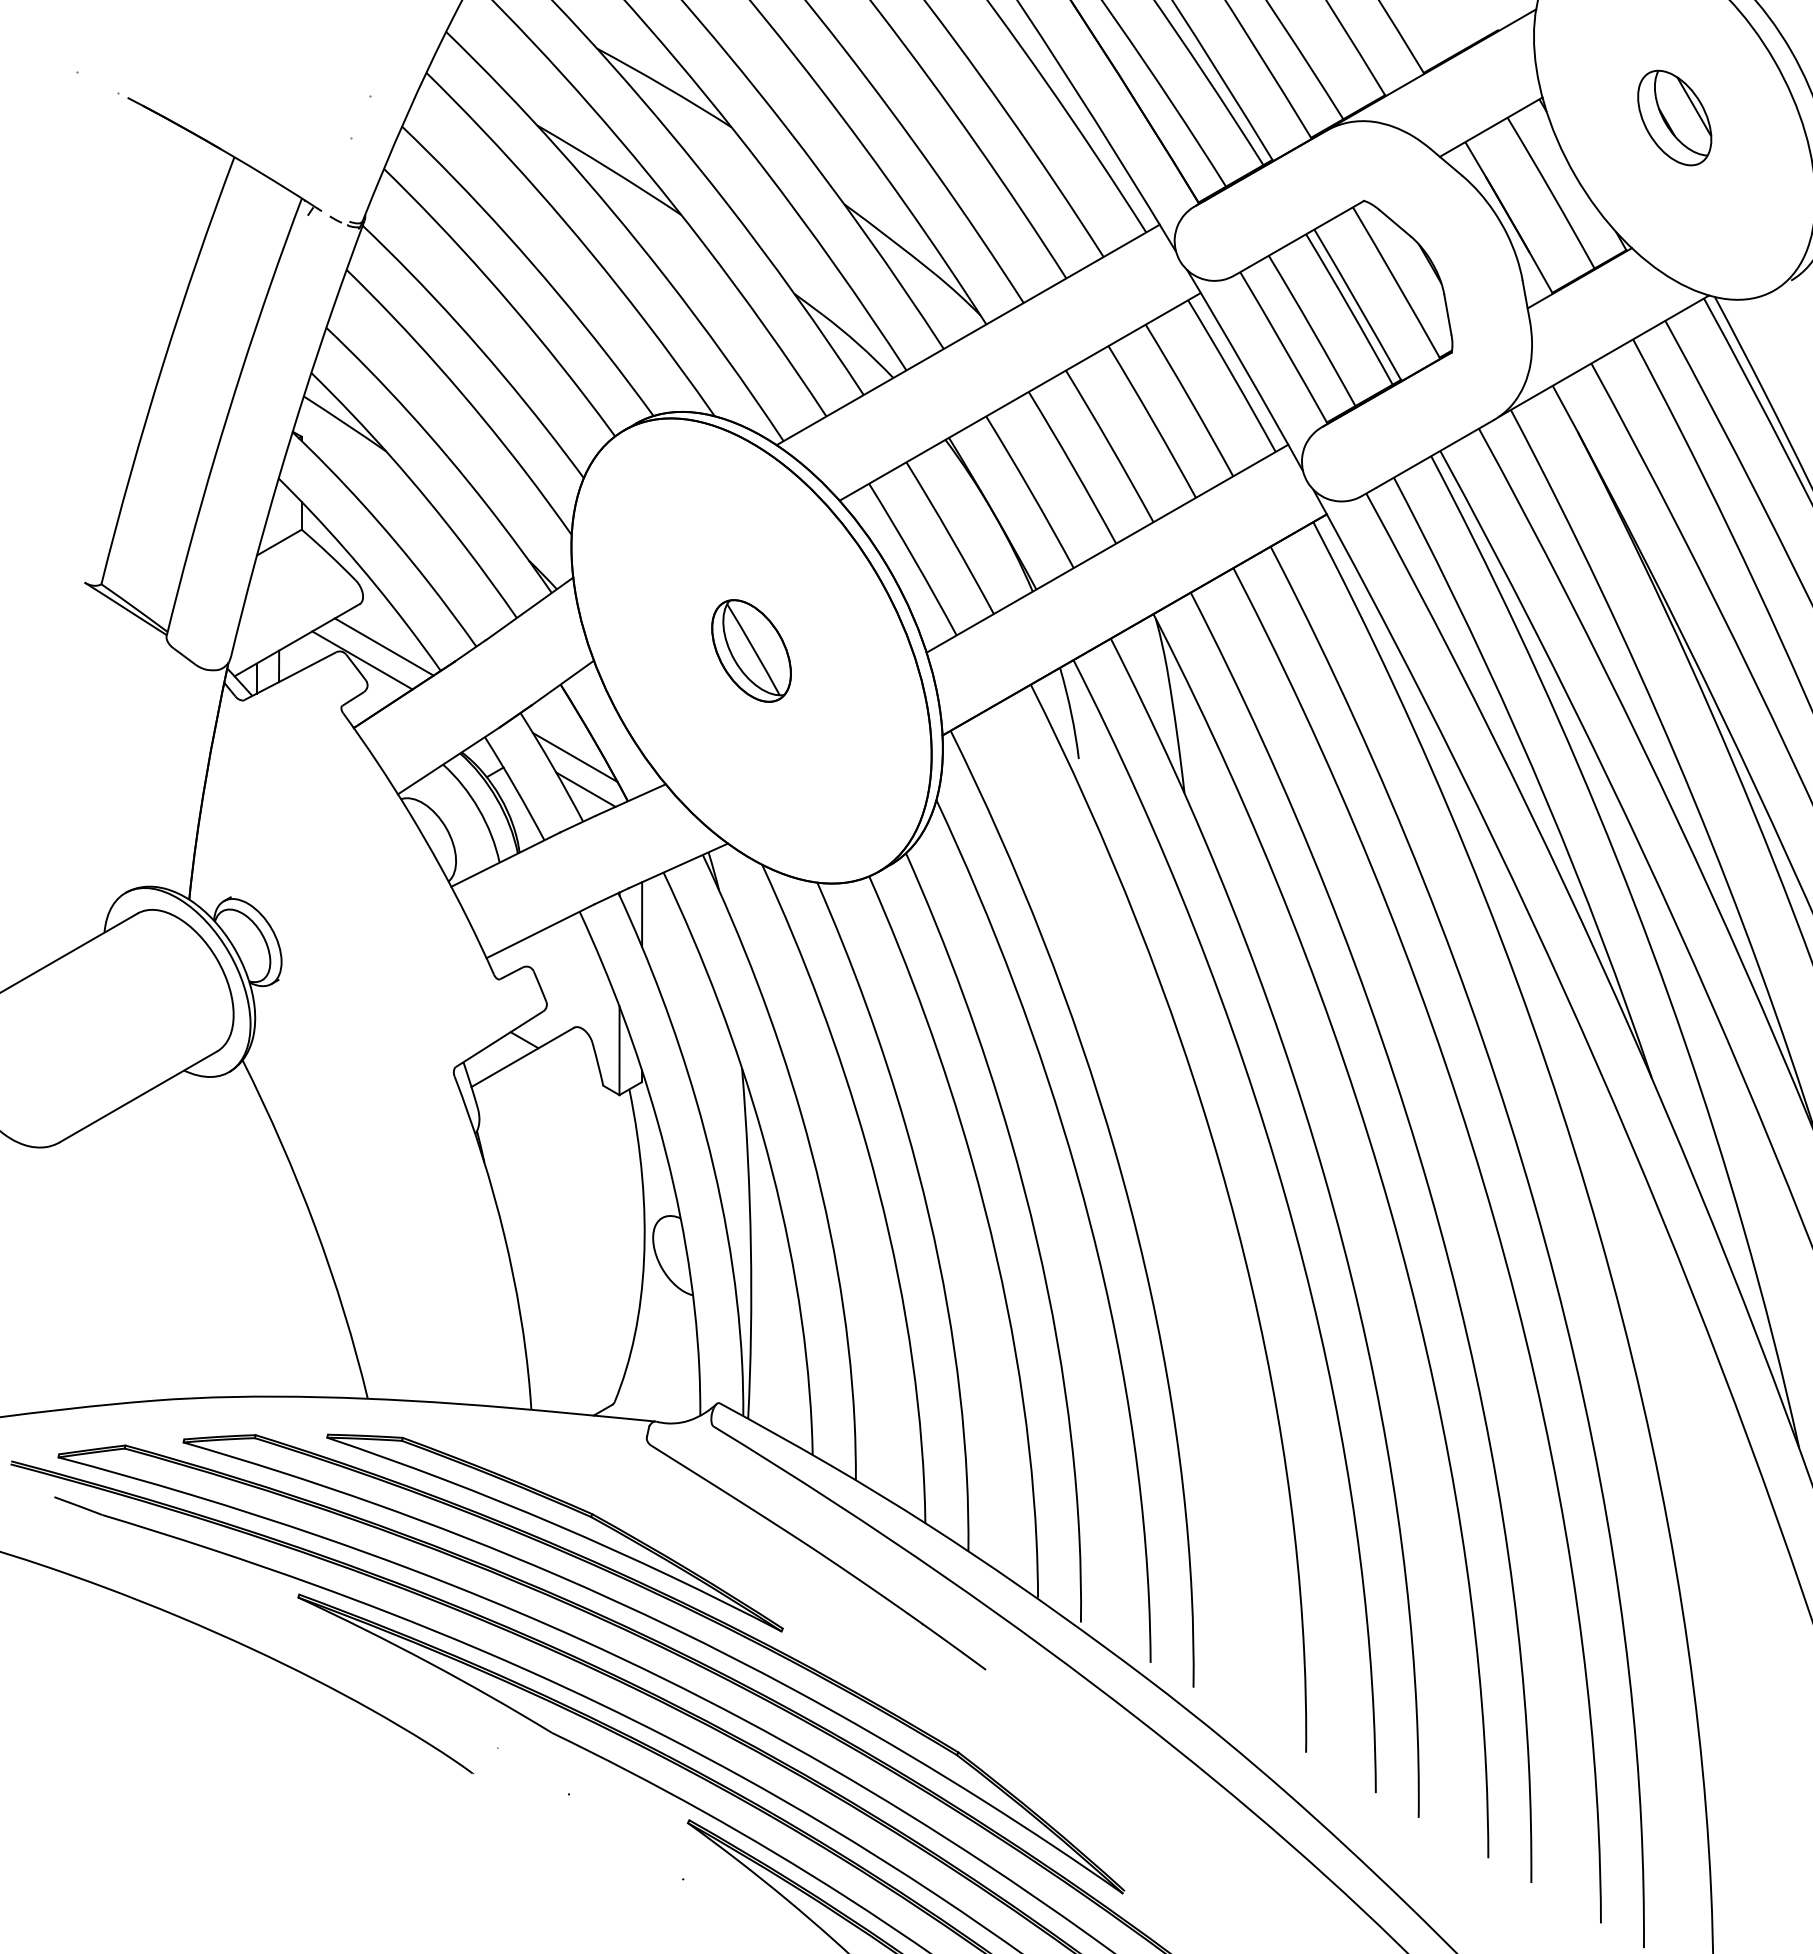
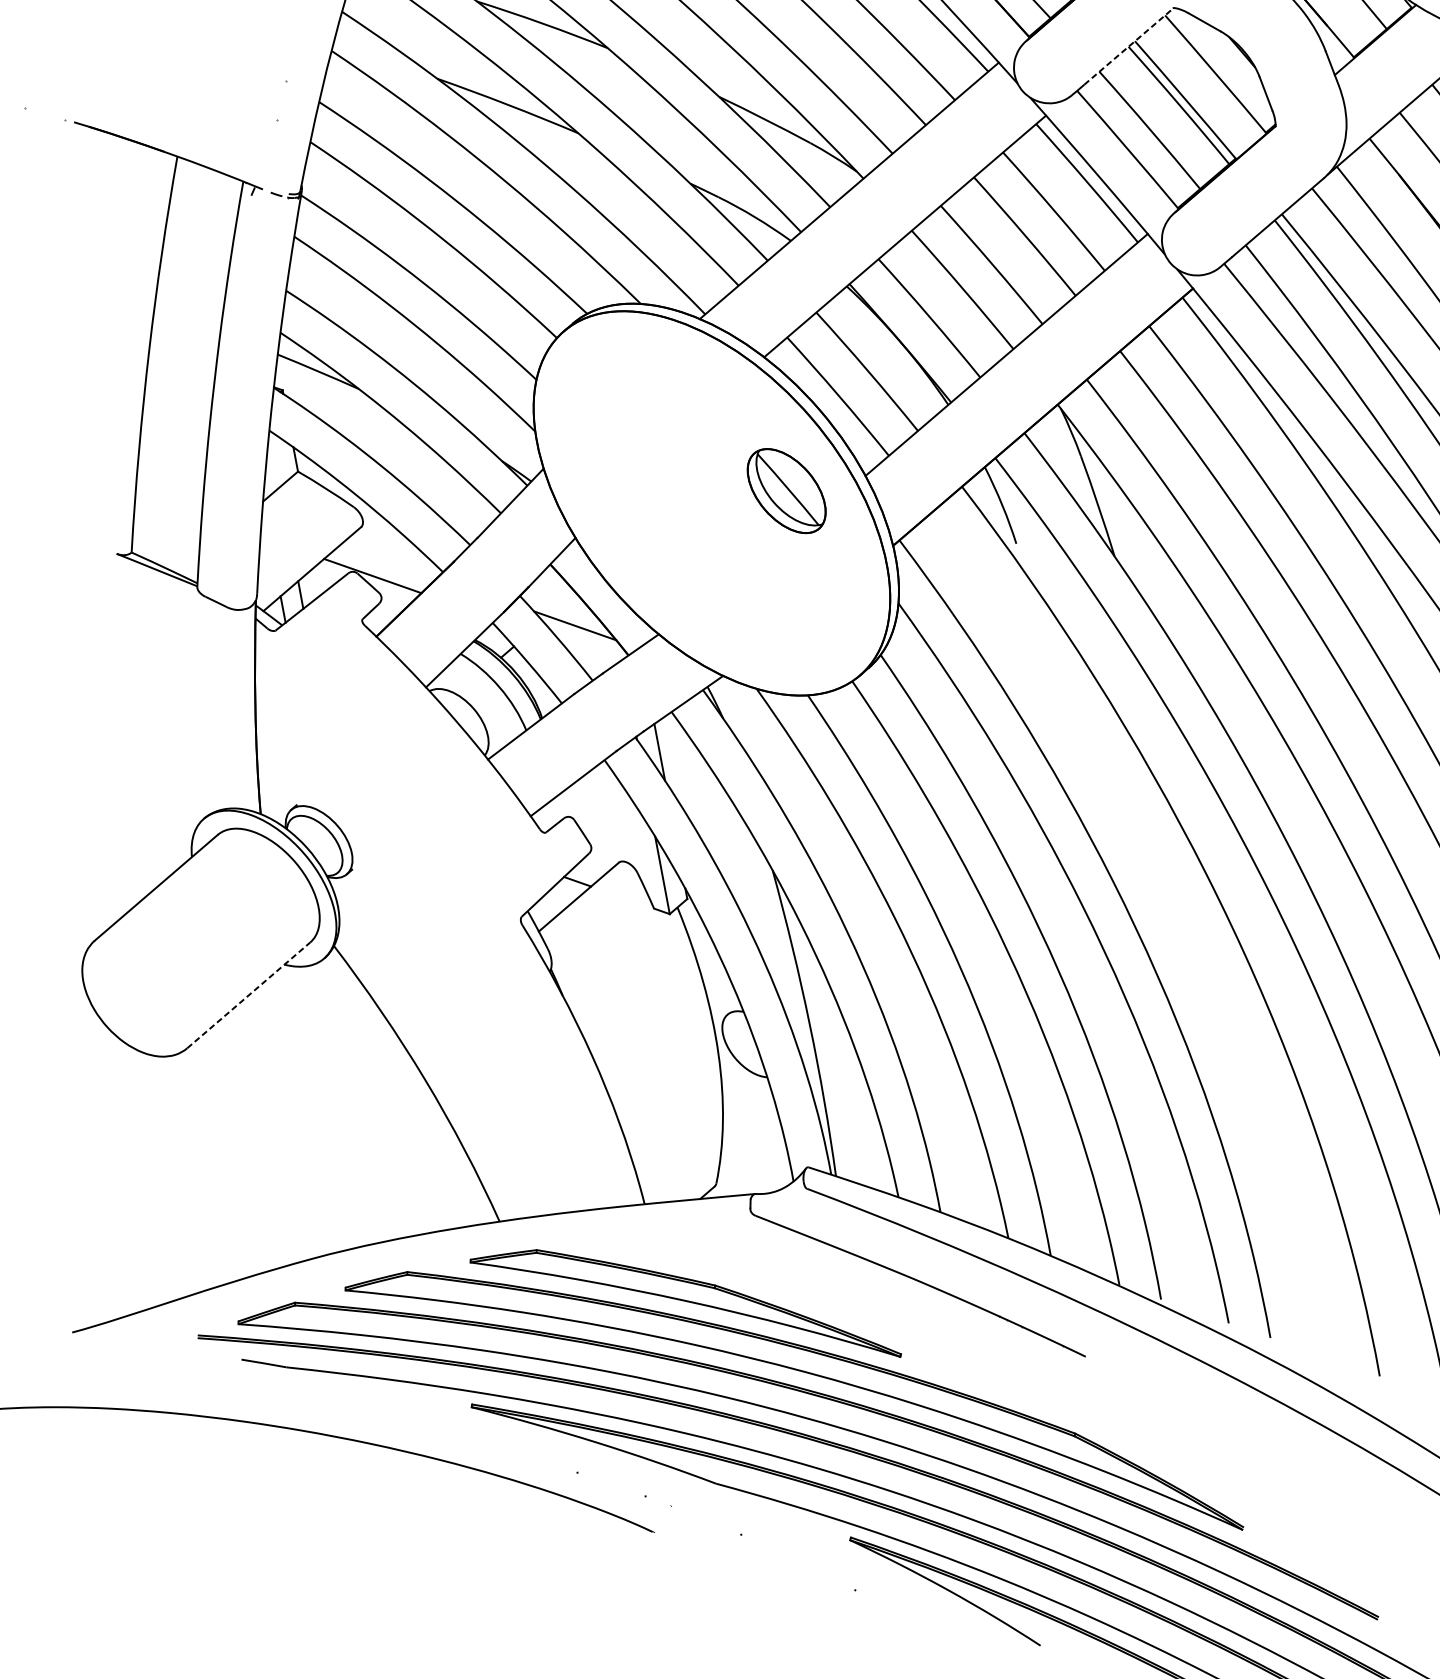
line: (1307, 233) -> (1129, 45), solid -> dashed
line: (383, 646) -> (388, 560), removed
part: (751, 650) -> (786, 490), moved
line: (585, 789) -> (589, 652), removed
line: (138, 1096) -> (248, 994), solid -> dashed

